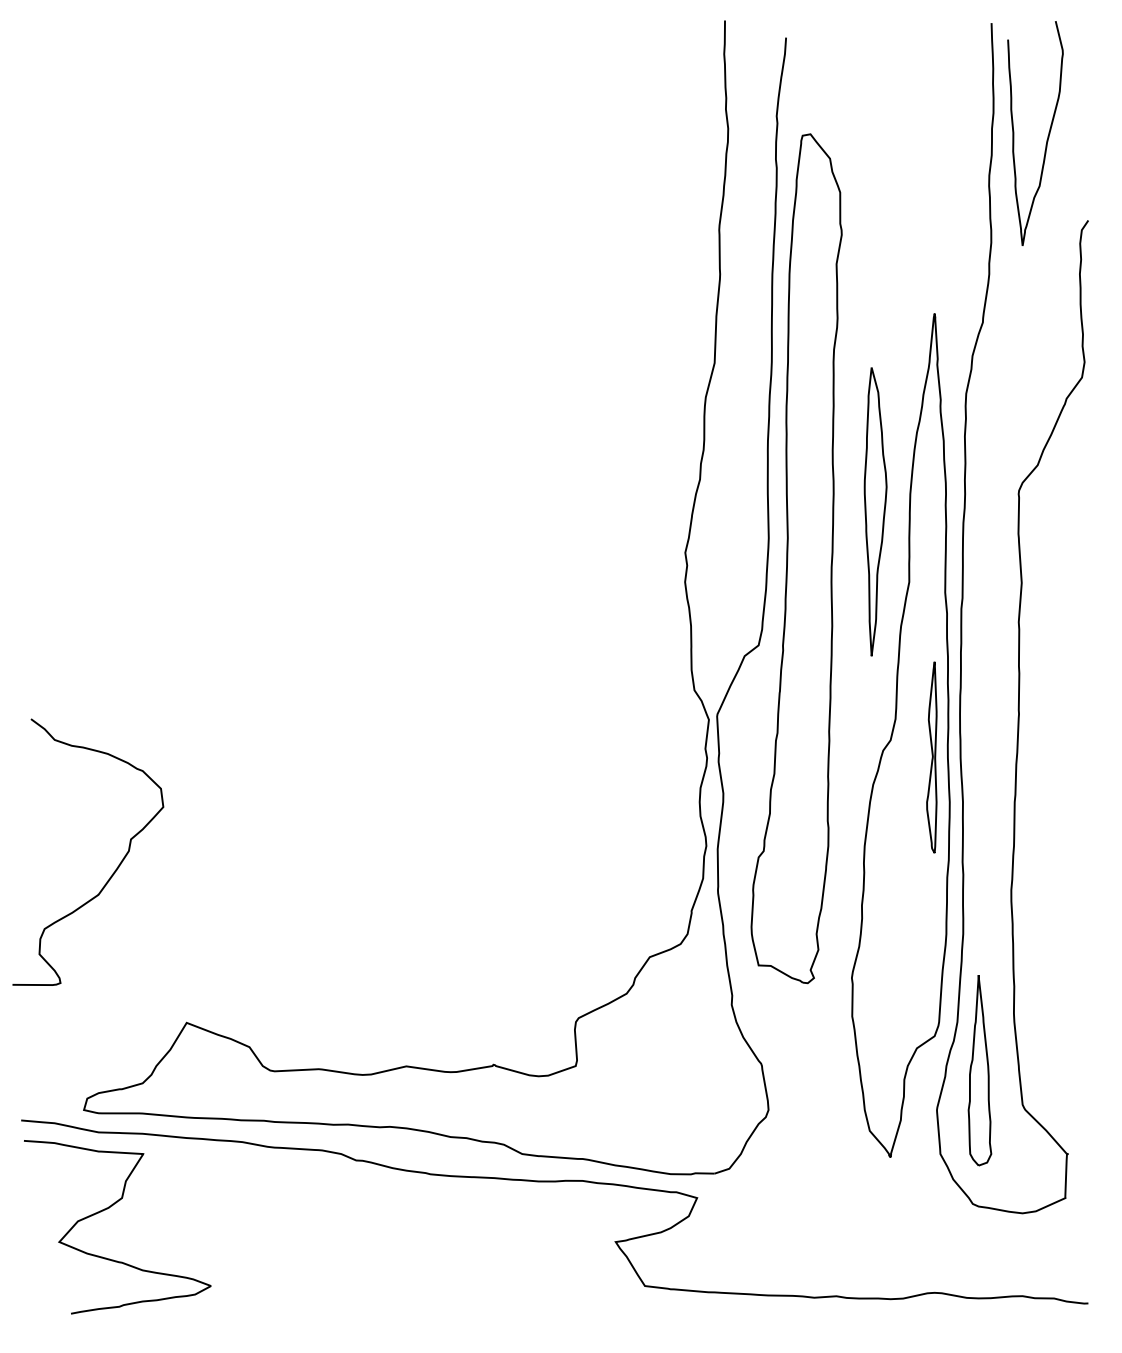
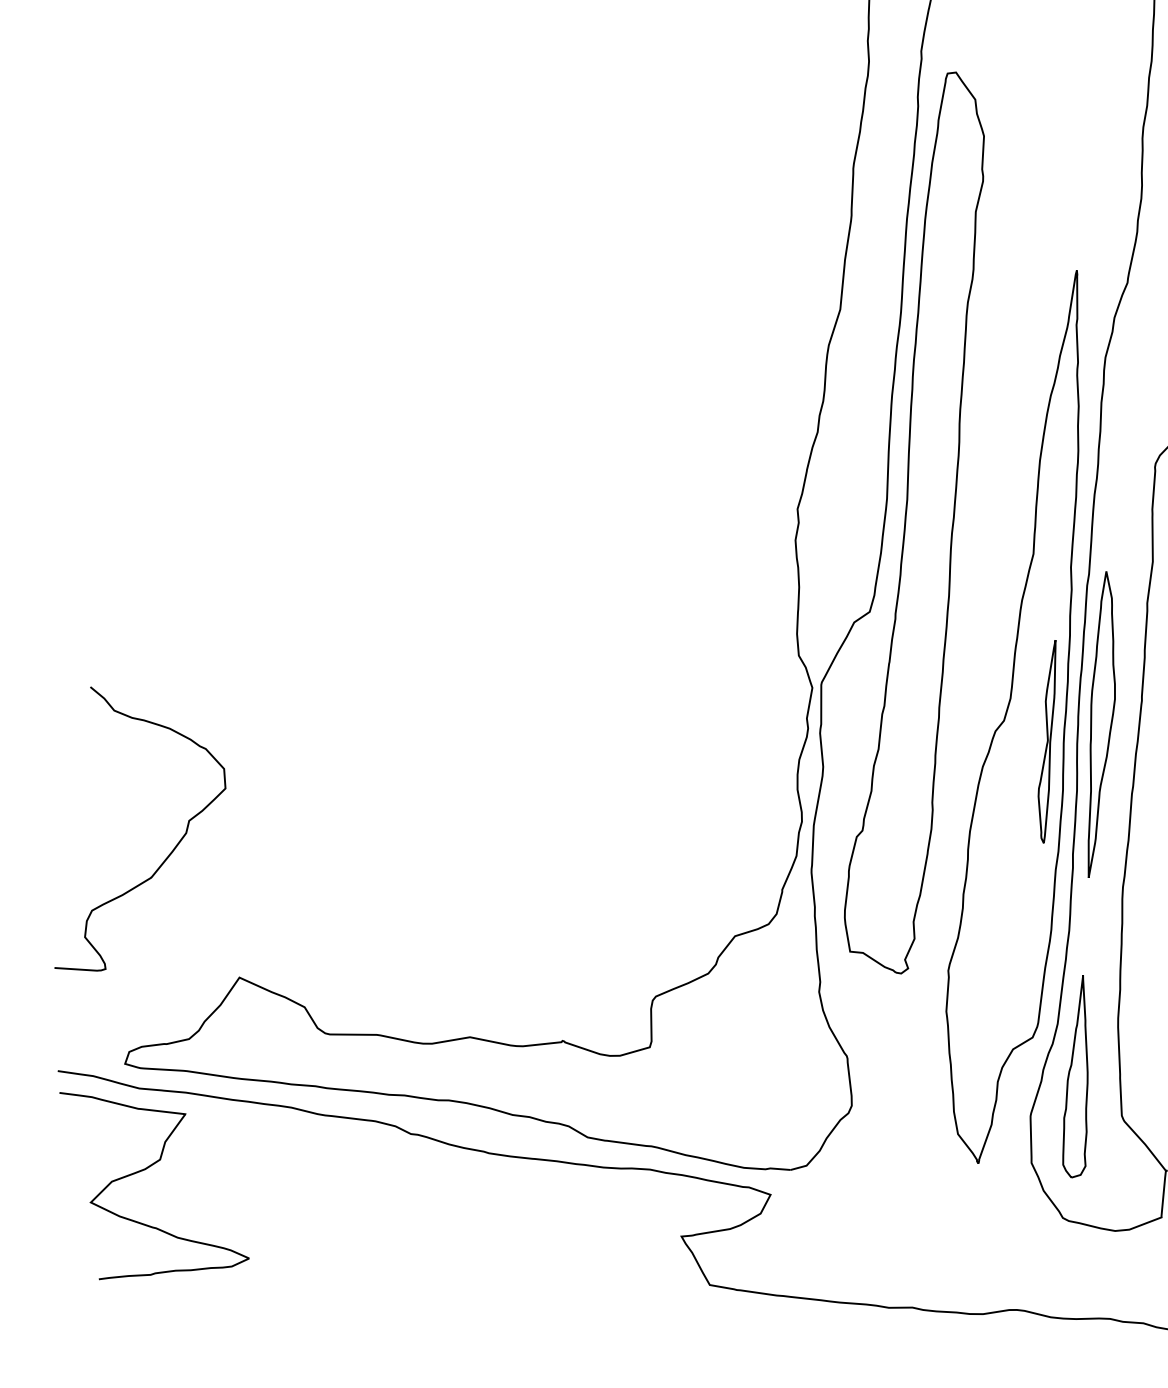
part: (875, 511) -> (1101, 724), moved
curve: (114, 870) -> (169, 852), moved

